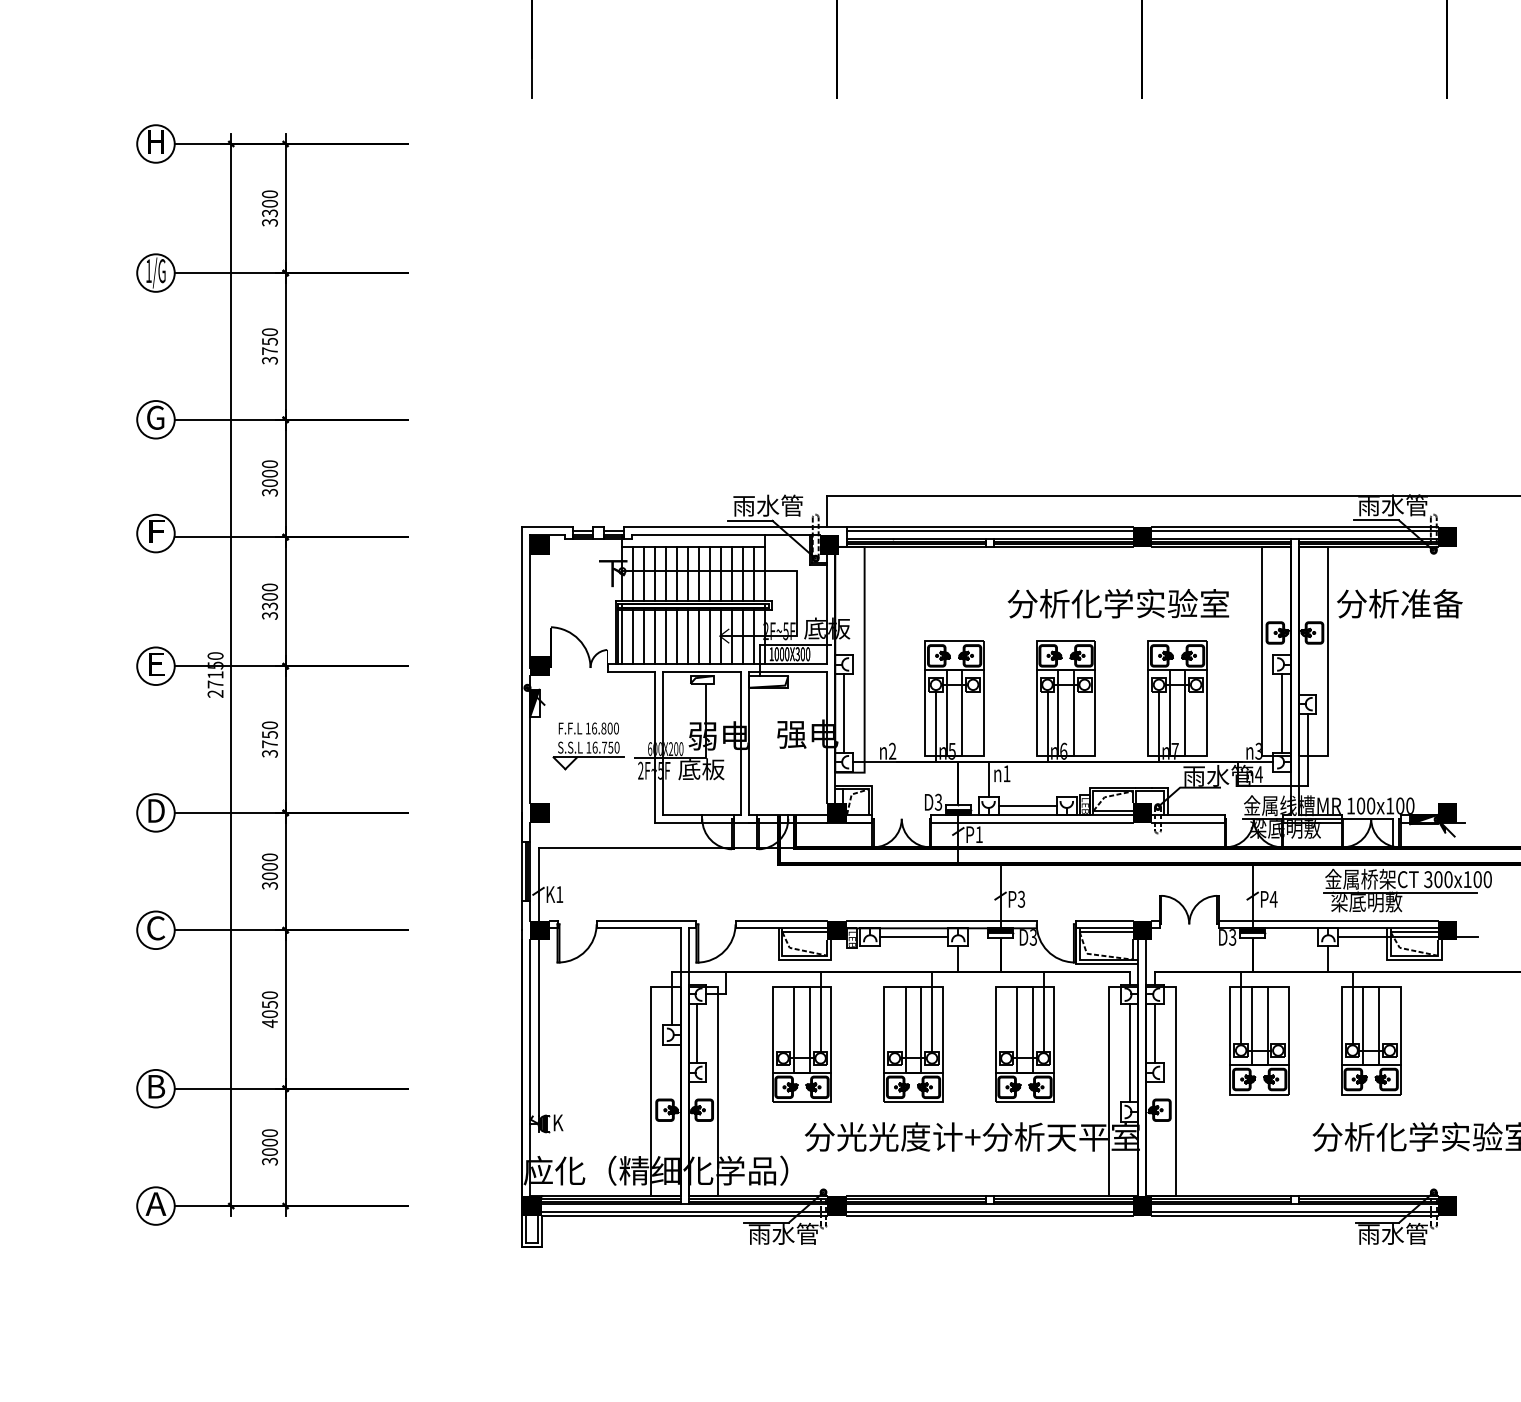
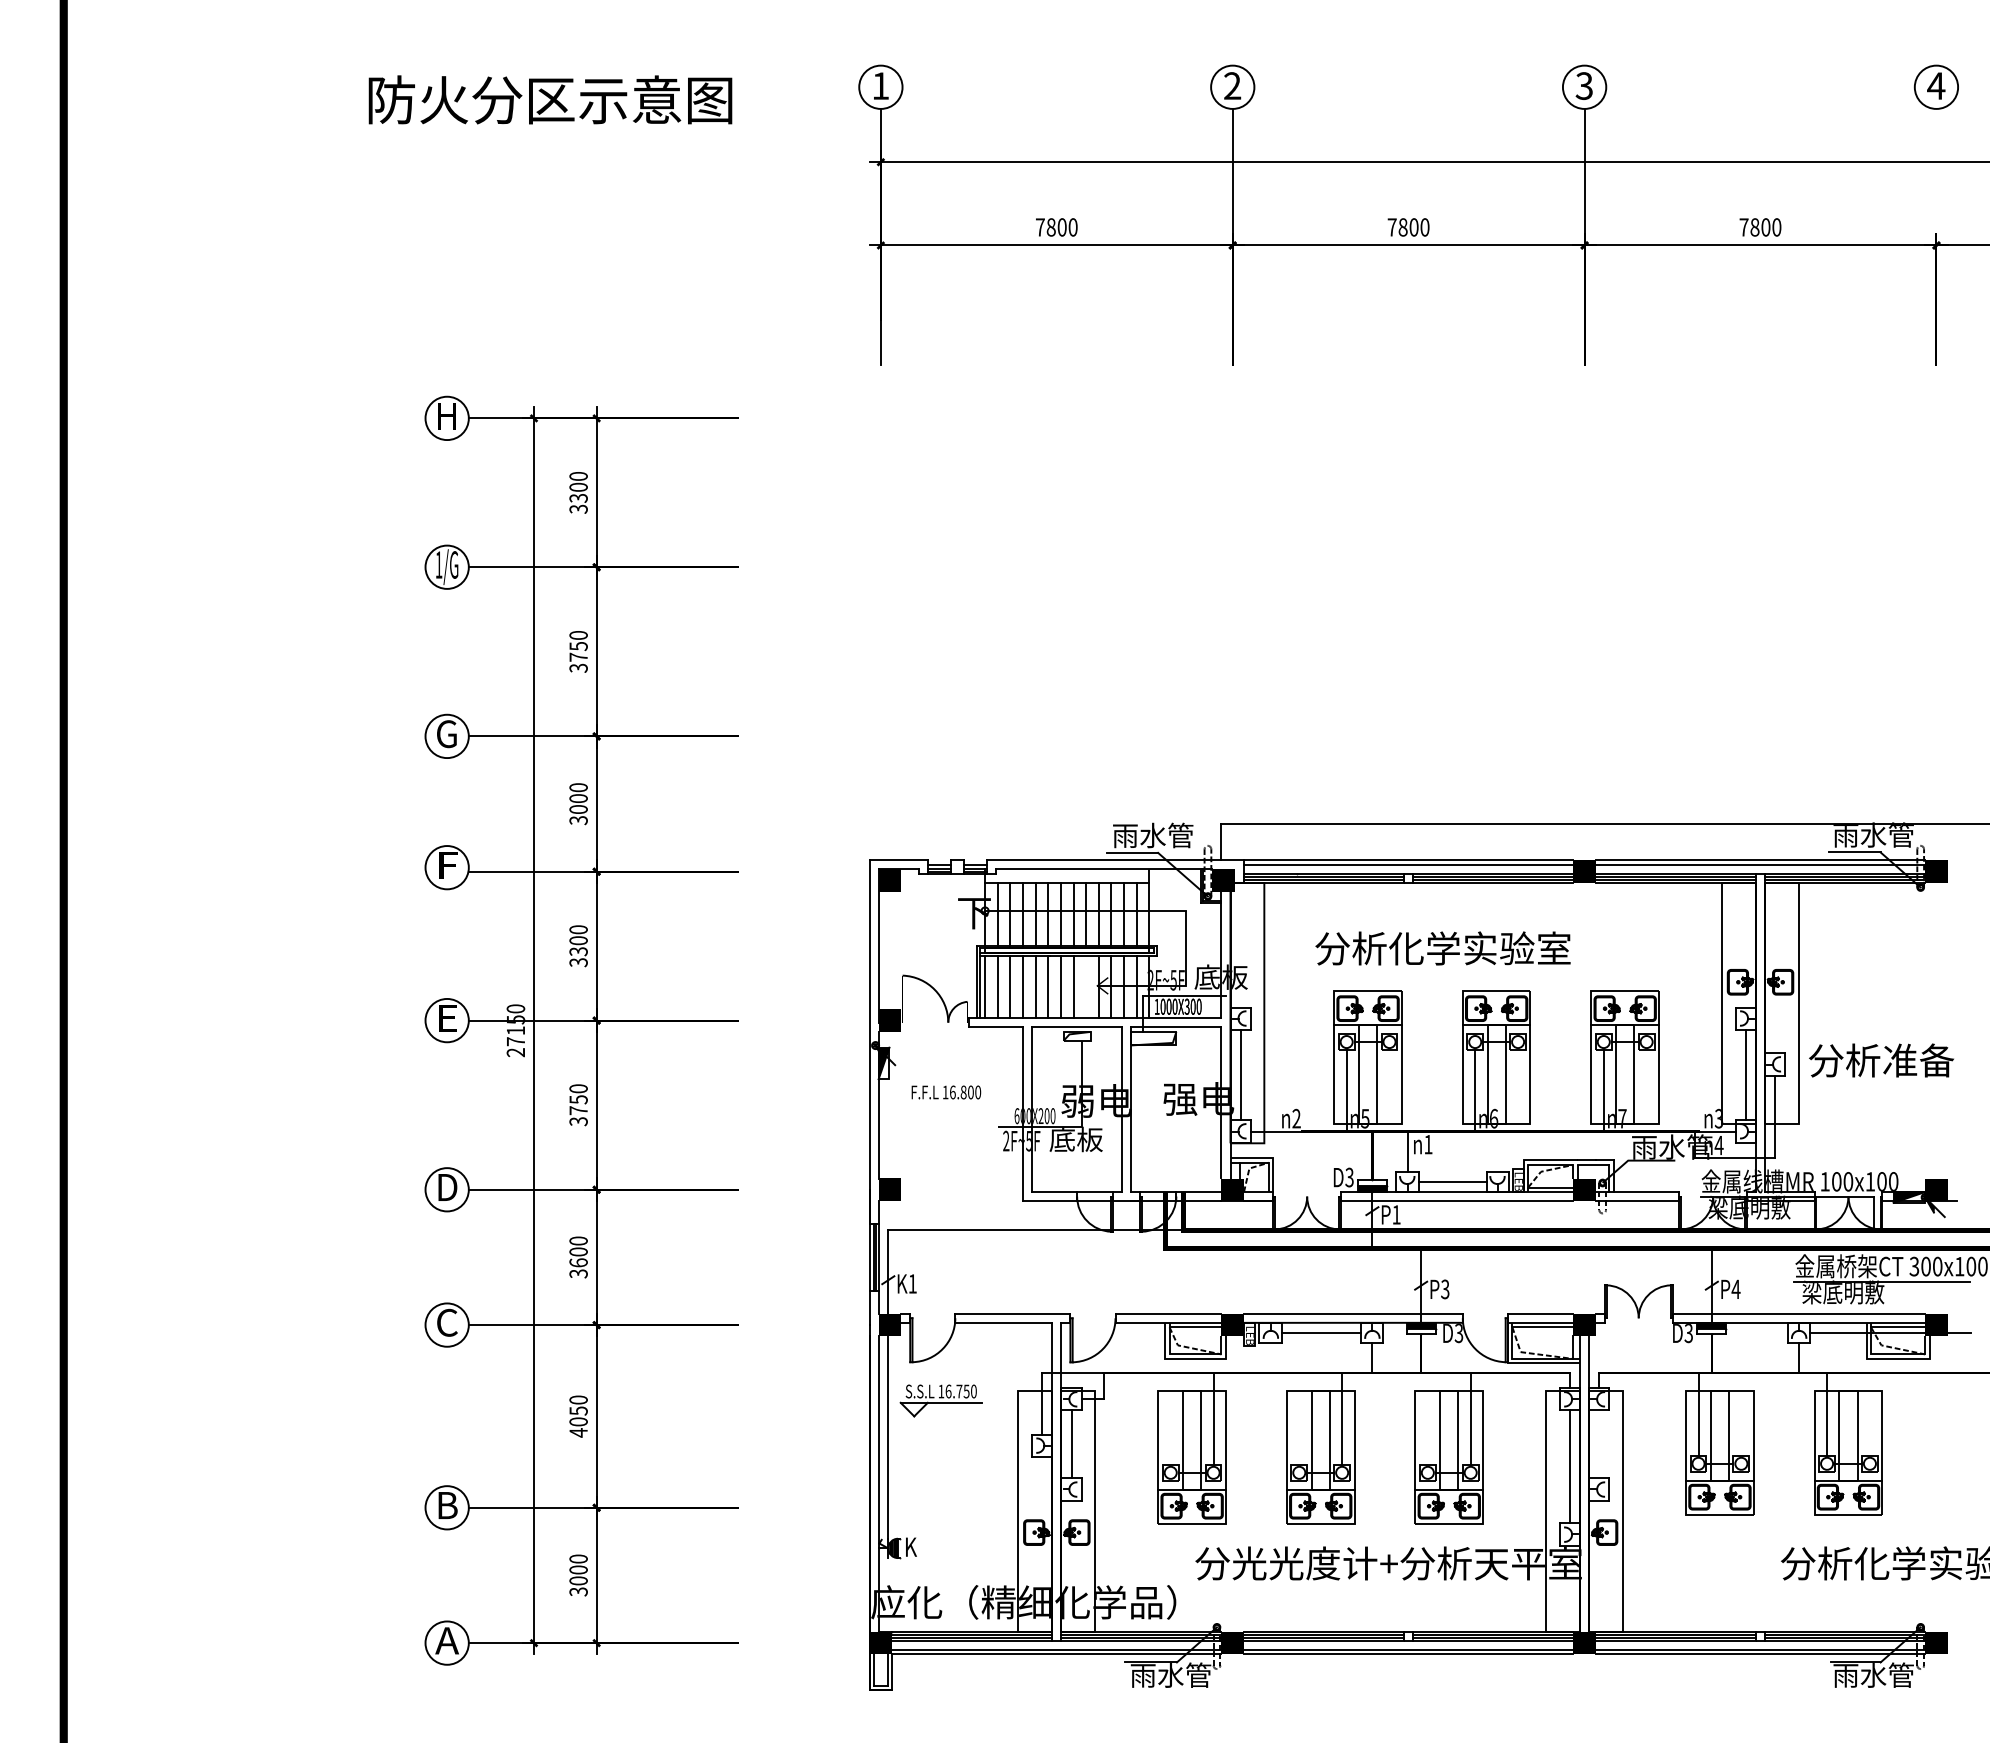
text: (1117, 603) -> (1442, 948), moved
text: (1399, 603) -> (1881, 1060), moved
line: (710, 636) -> (1086, 986), removed
part: (588, 755) -> (940, 1400), moved
text: (269, 876) -> (578, 1262), 3000 -> 3600
line: (1155, 1033) -> (1599, 1444), removed

